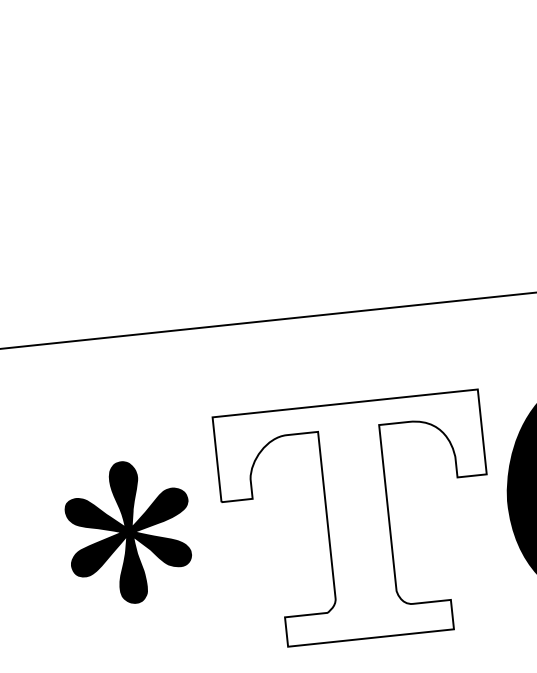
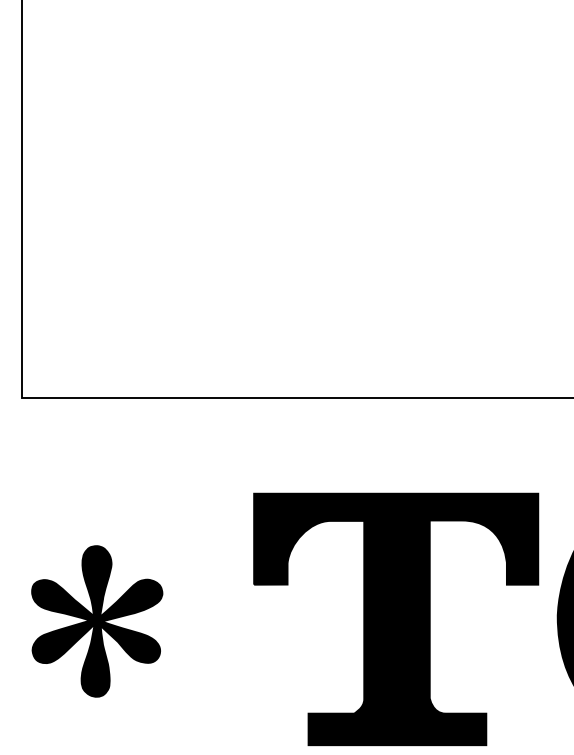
fill: (357, 520) -> (396, 619), added
part: (129, 532) -> (97, 621), moved

